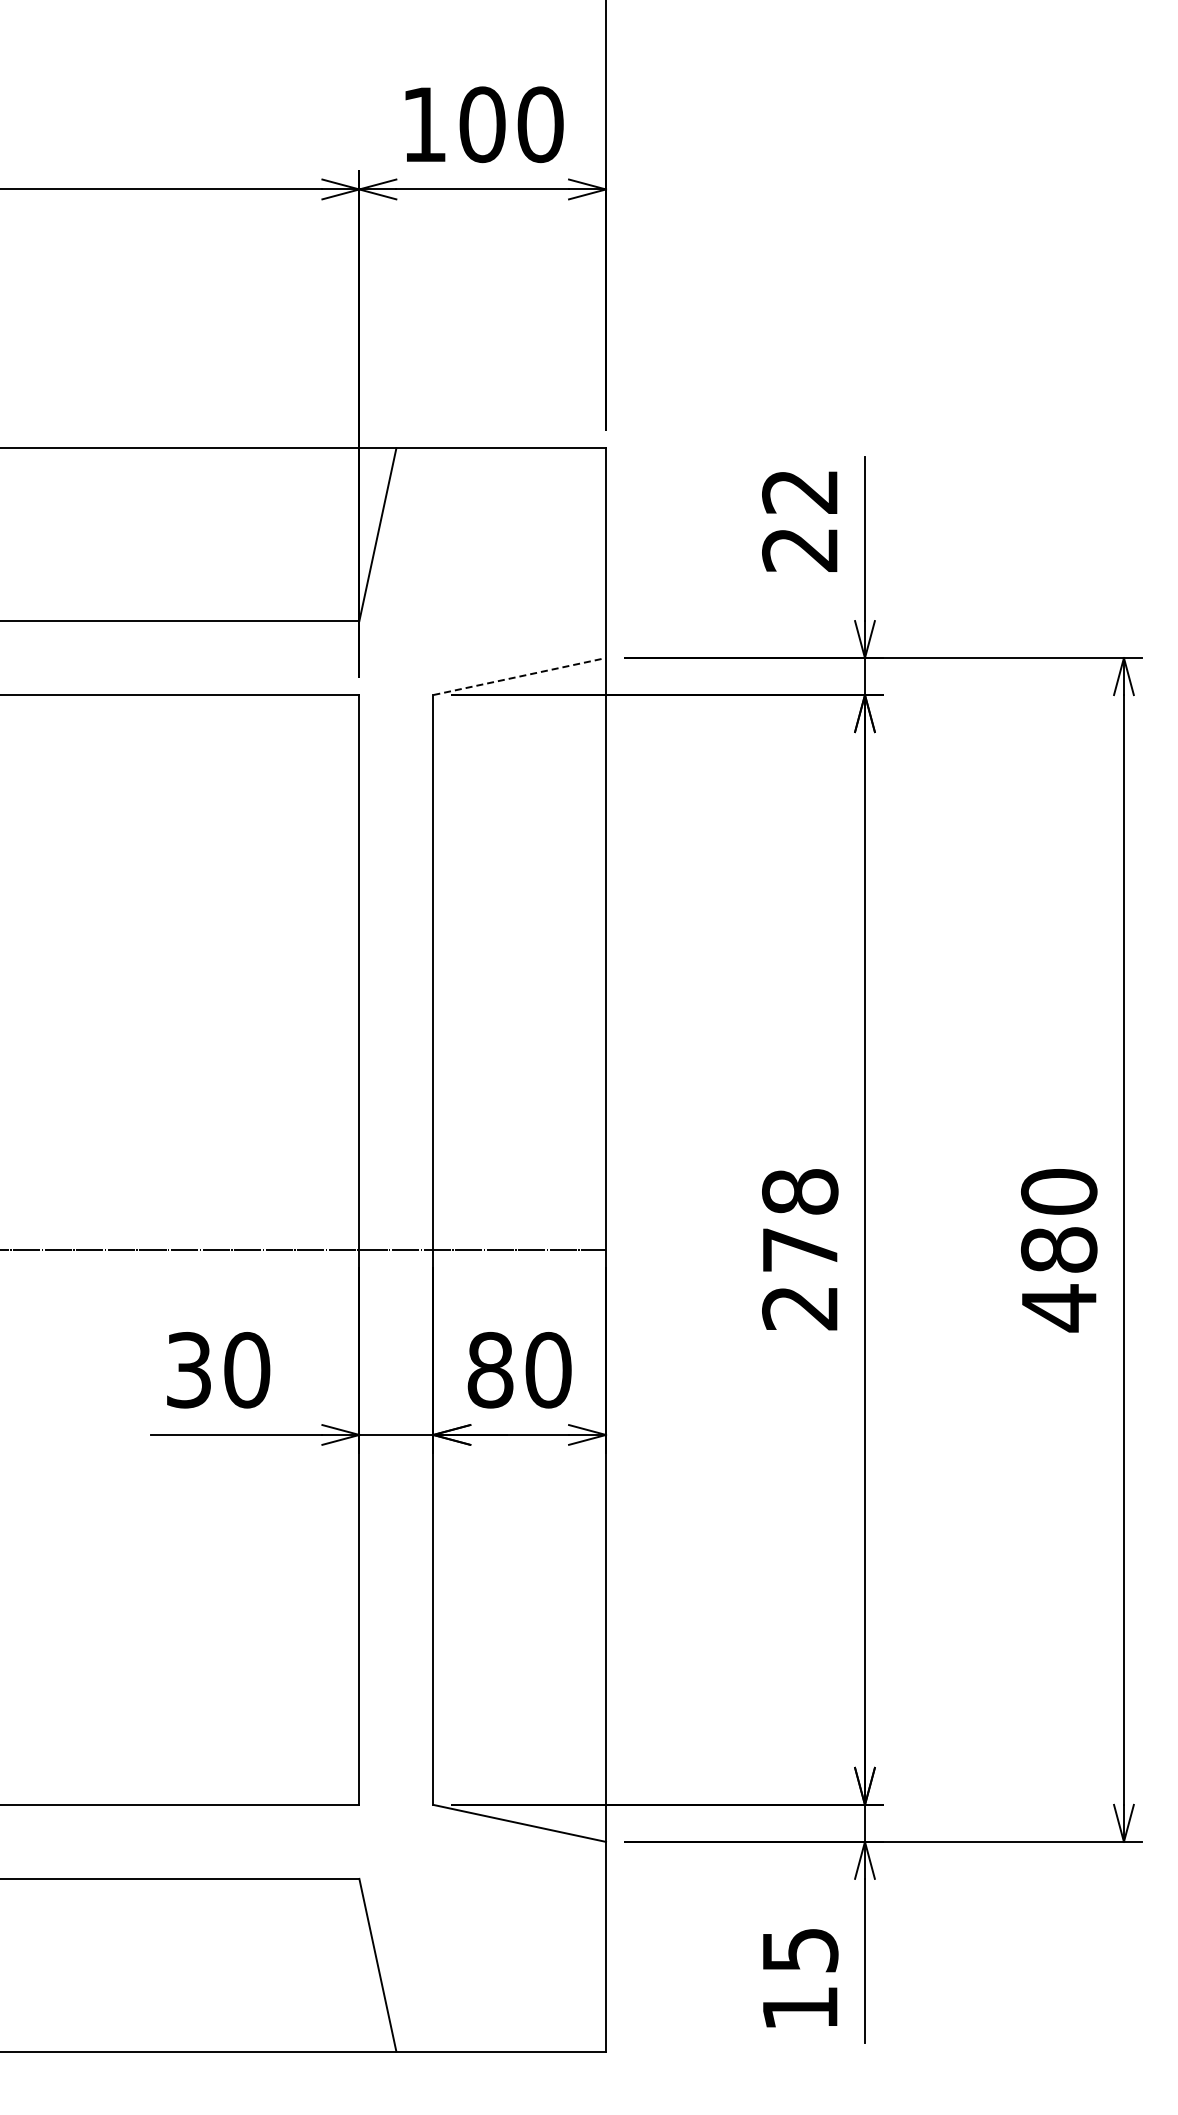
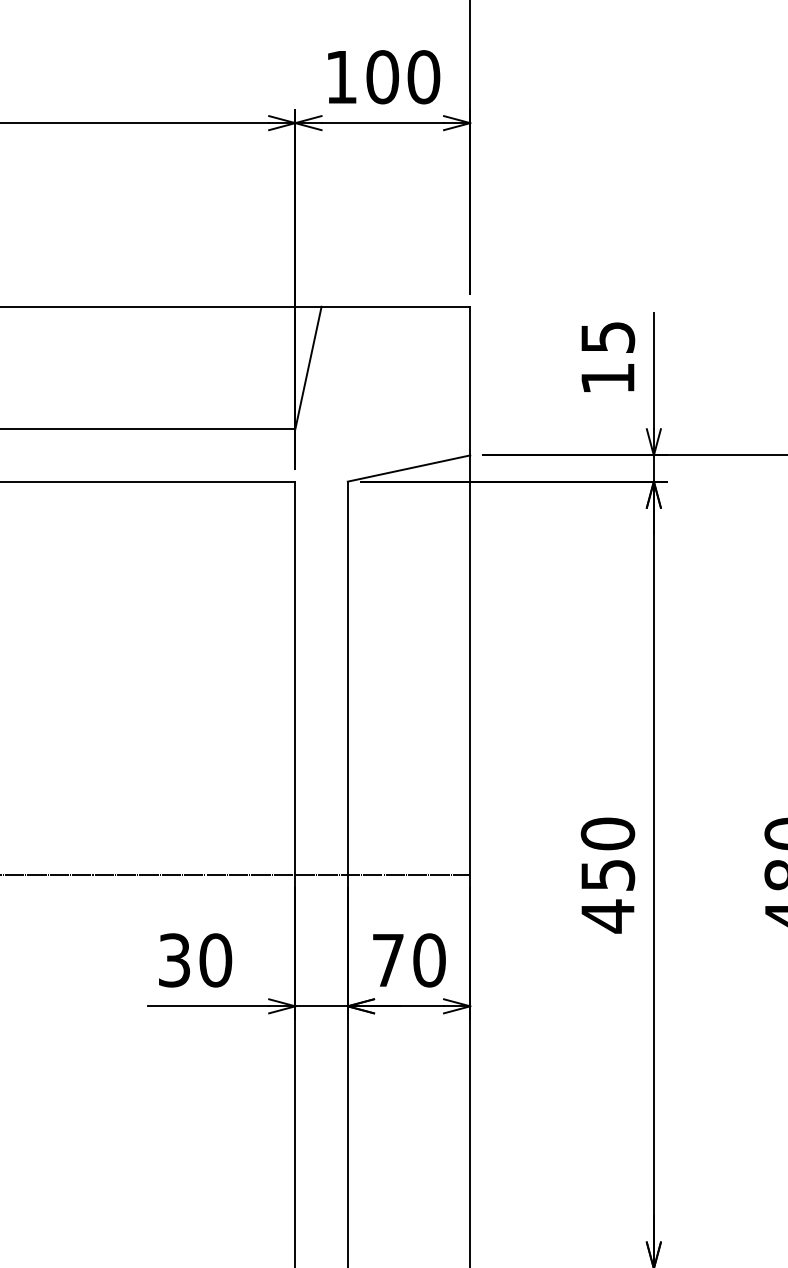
text: (800, 520) -> (608, 357), 22 -> 15
line: (520, 676) -> (409, 468), dashed -> solid
text: (800, 1250) -> (608, 875), 278 -> 450
text: (490, 1369) -> (388, 959), 80 -> 70

